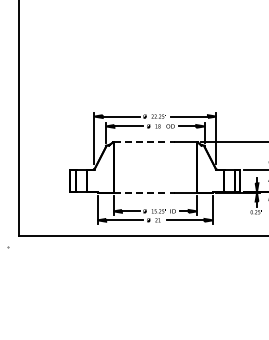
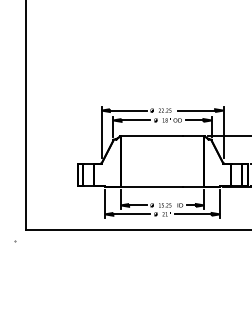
line: (144, 142) -> (151, 136), dashed -> solid
line: (144, 193) -> (151, 187), dashed -> solid

